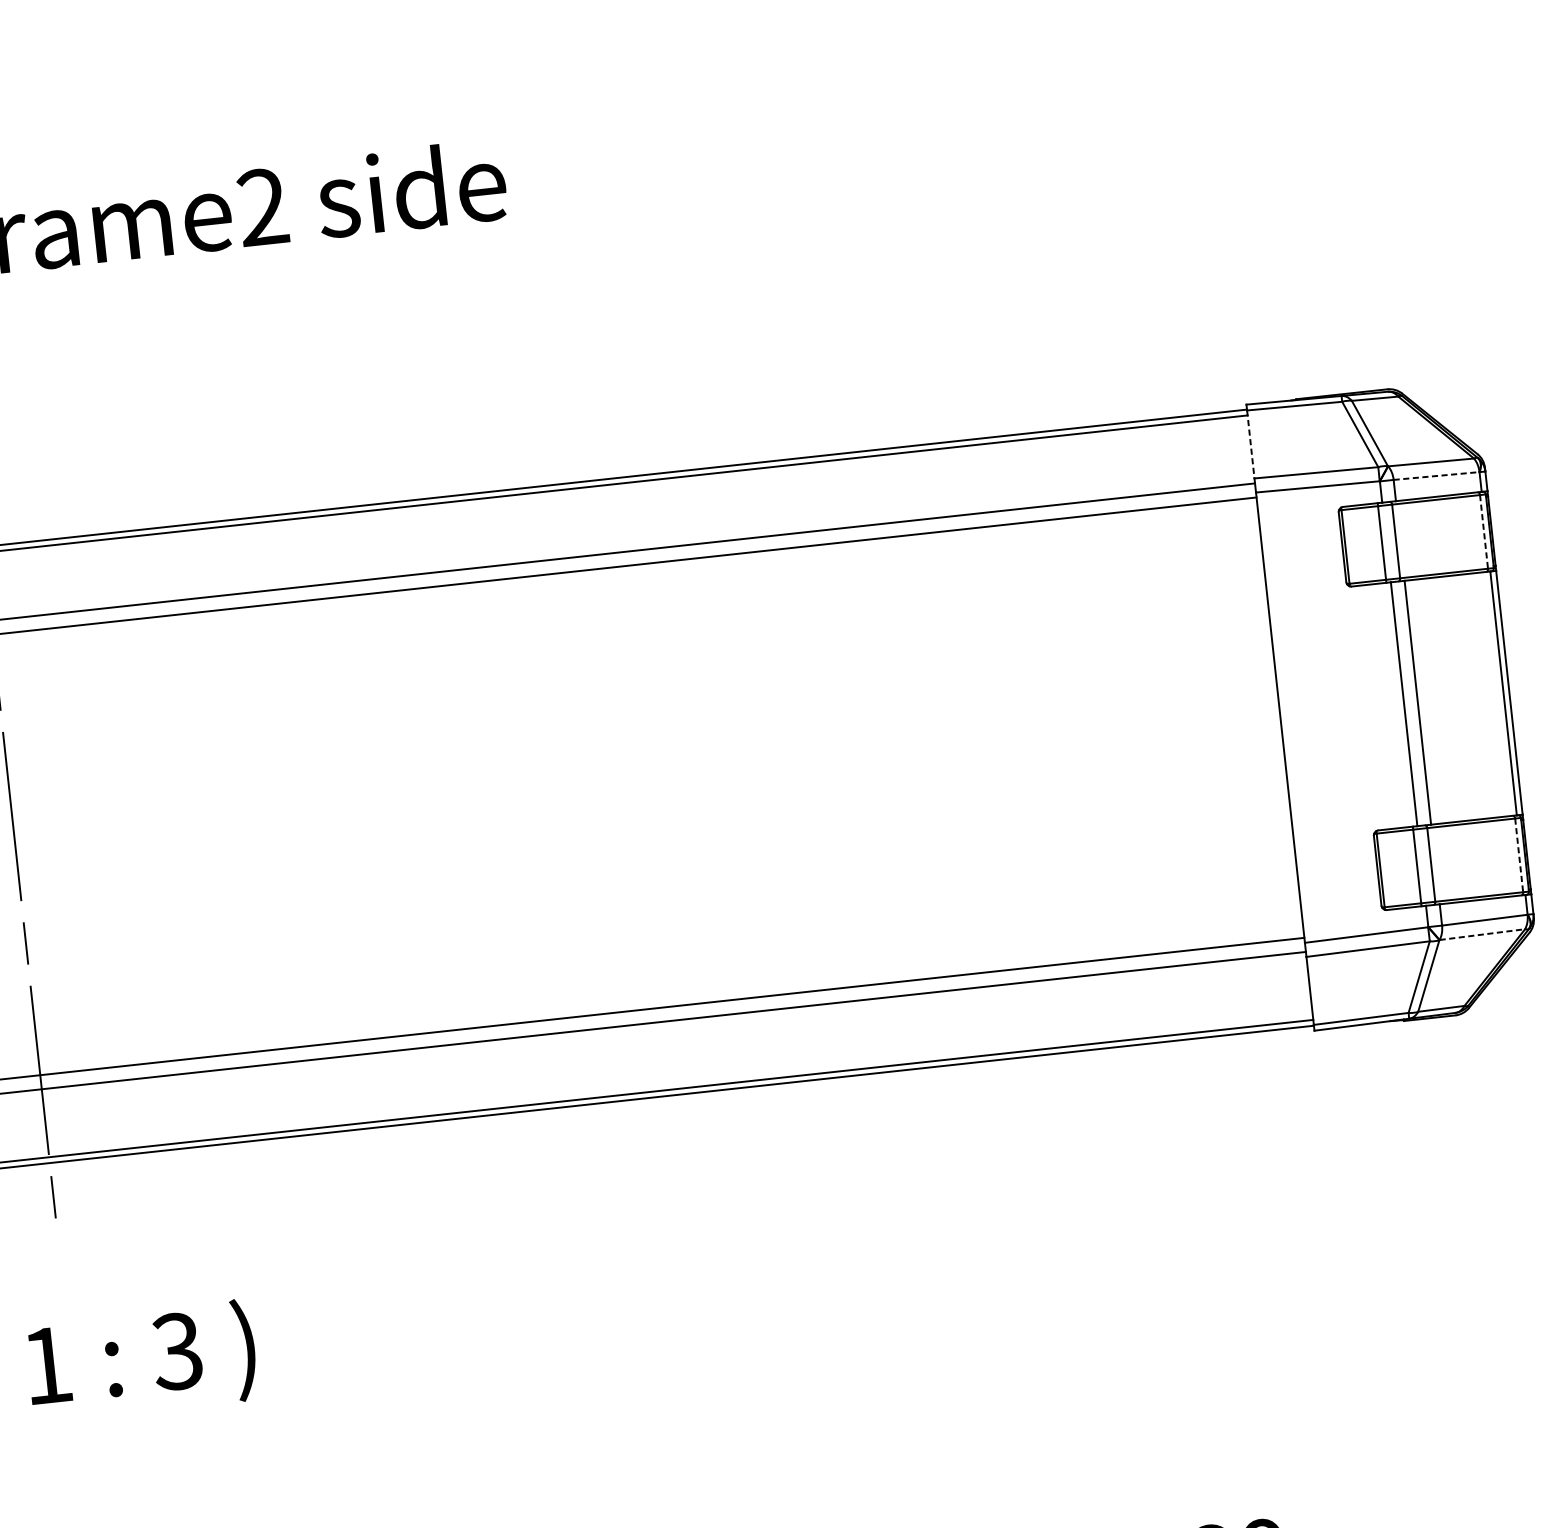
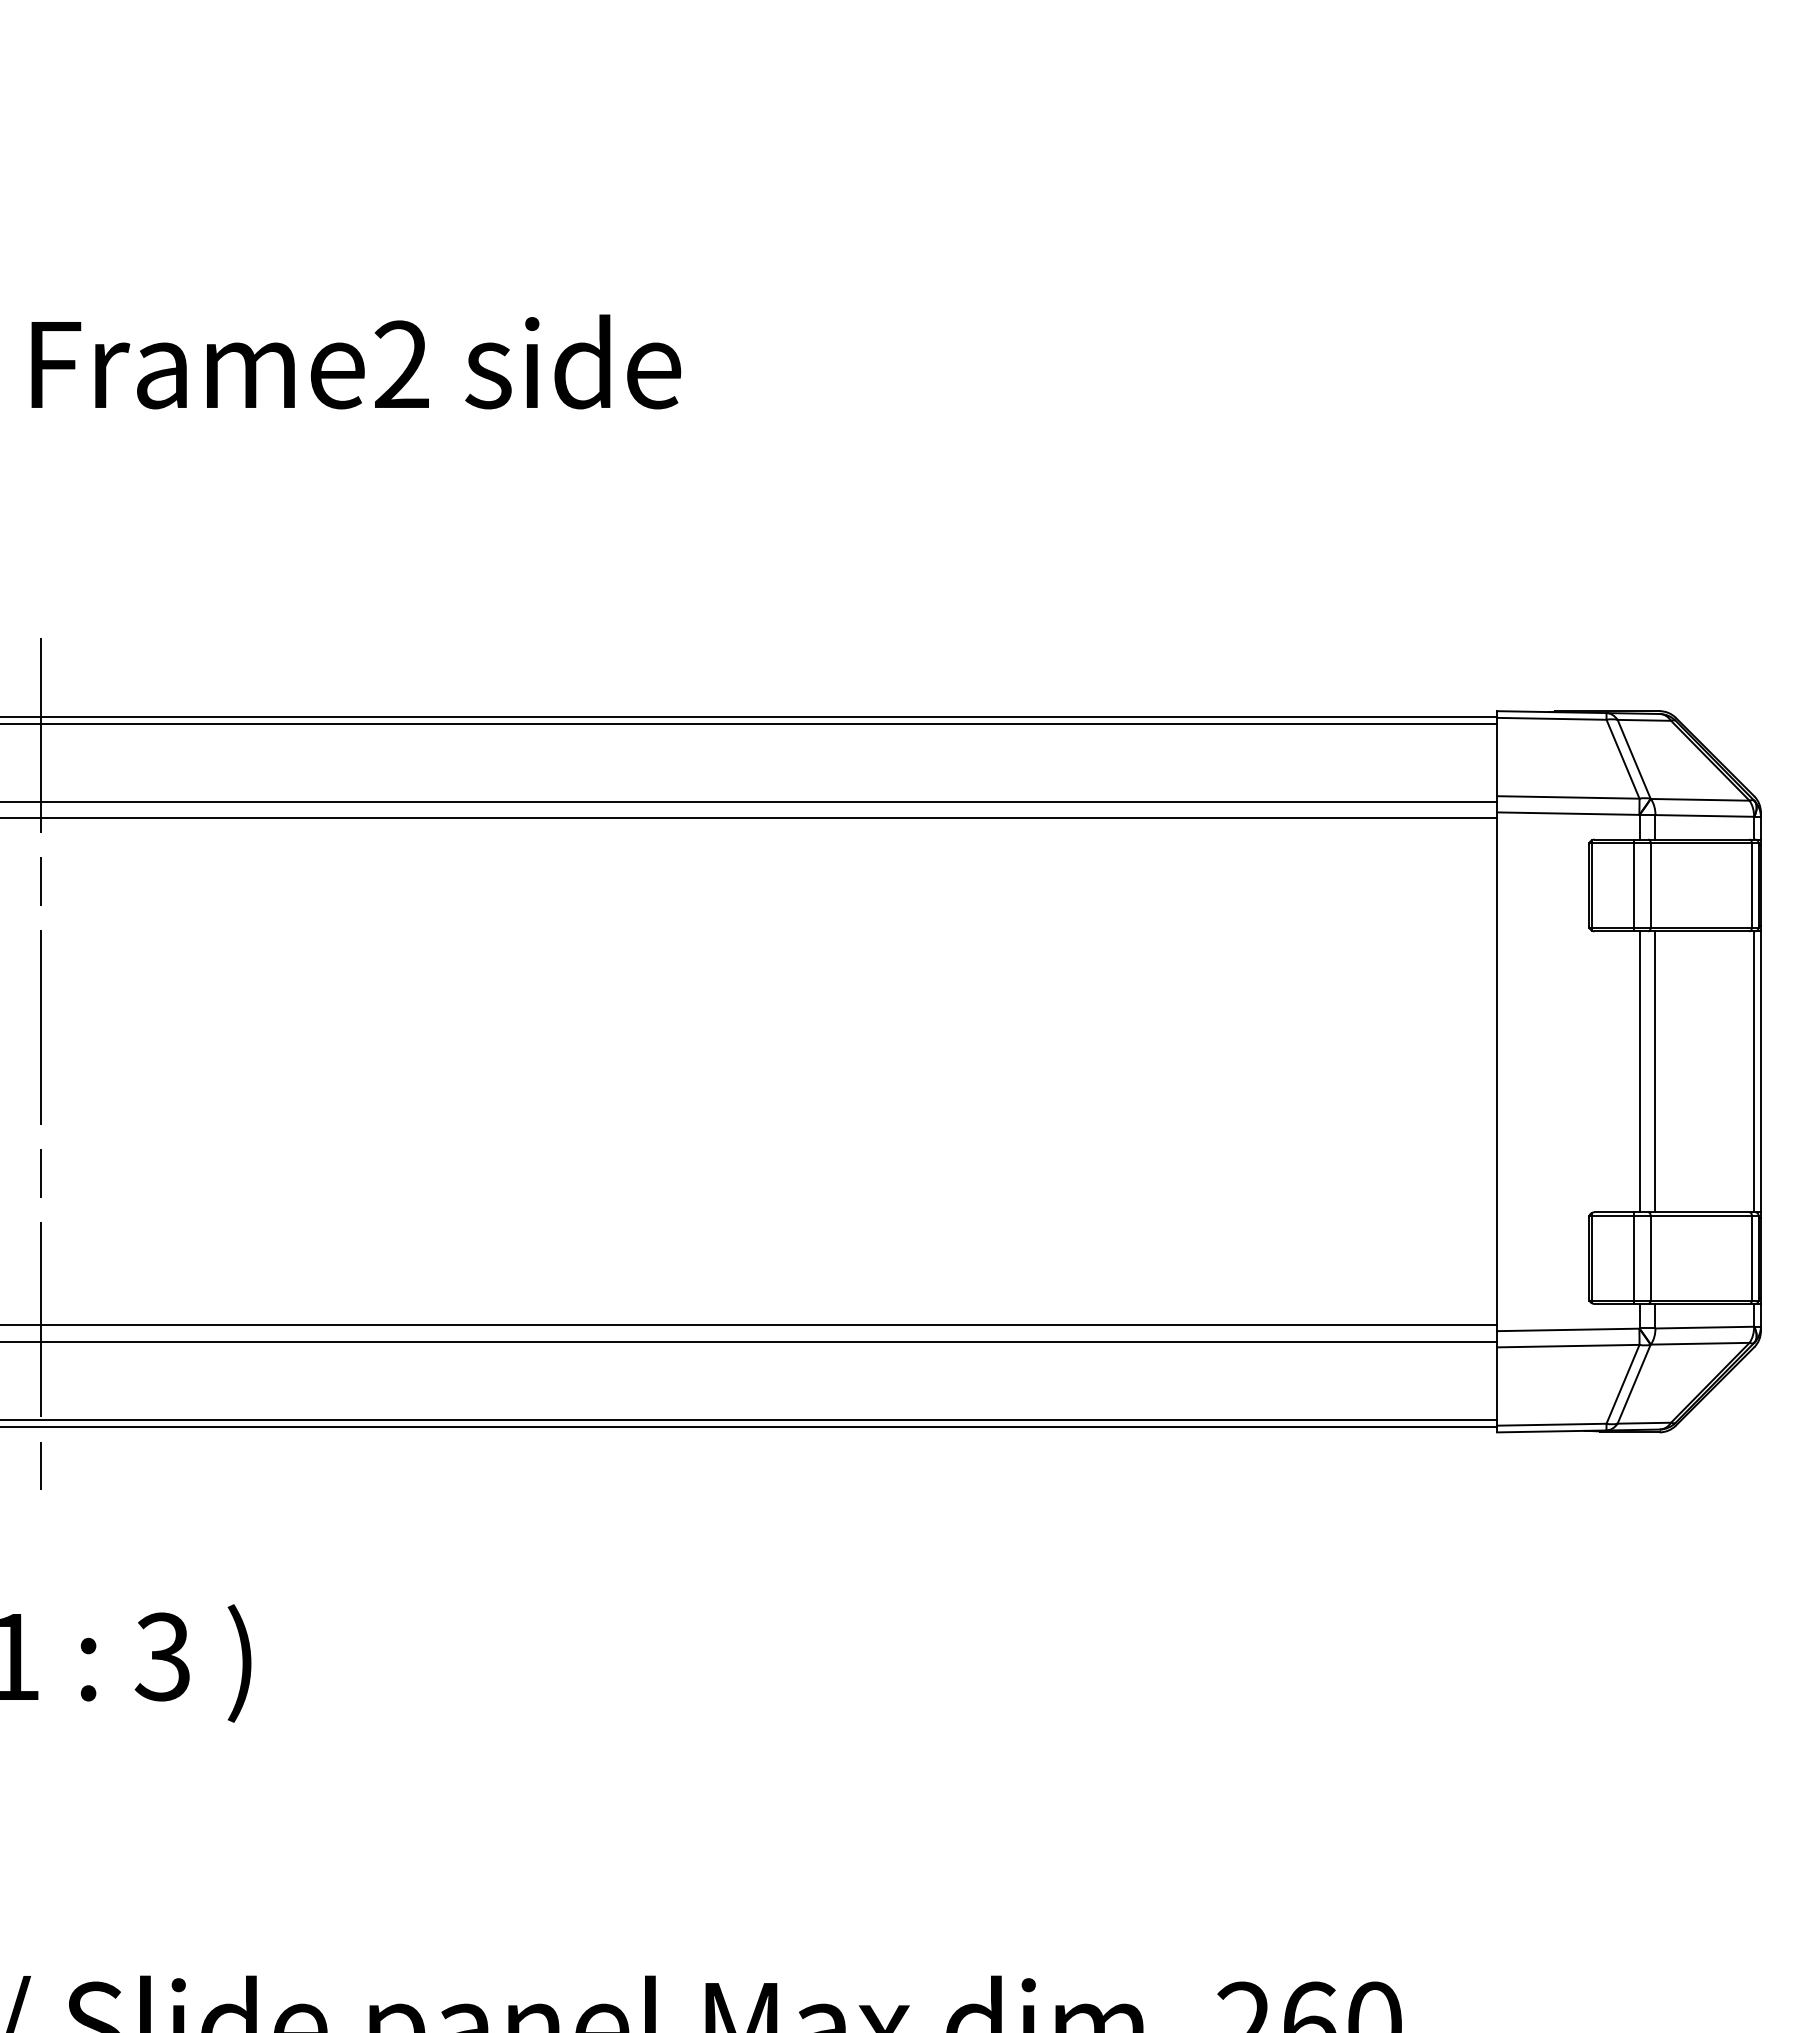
line: (1251, 444) -> (1497, 757), dashed -> solid
line: (1437, 475) -> (1705, 815), dashed -> solid
line: (1483, 531) -> (1751, 885), dashed -> solid
line: (1518, 855) -> (1751, 1258), dashed -> solid
line: (1482, 934) -> (1700, 1343), dashed -> solid

